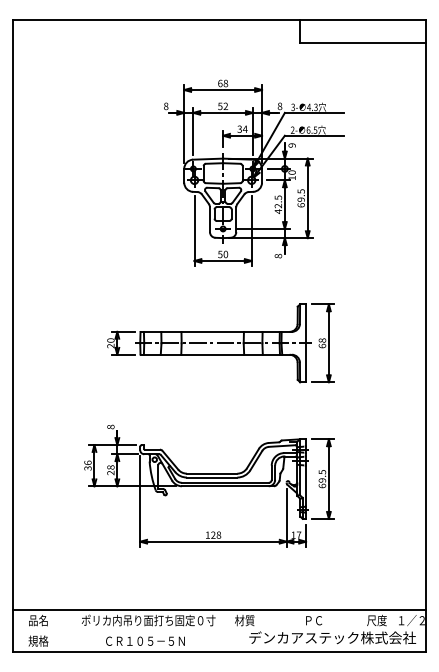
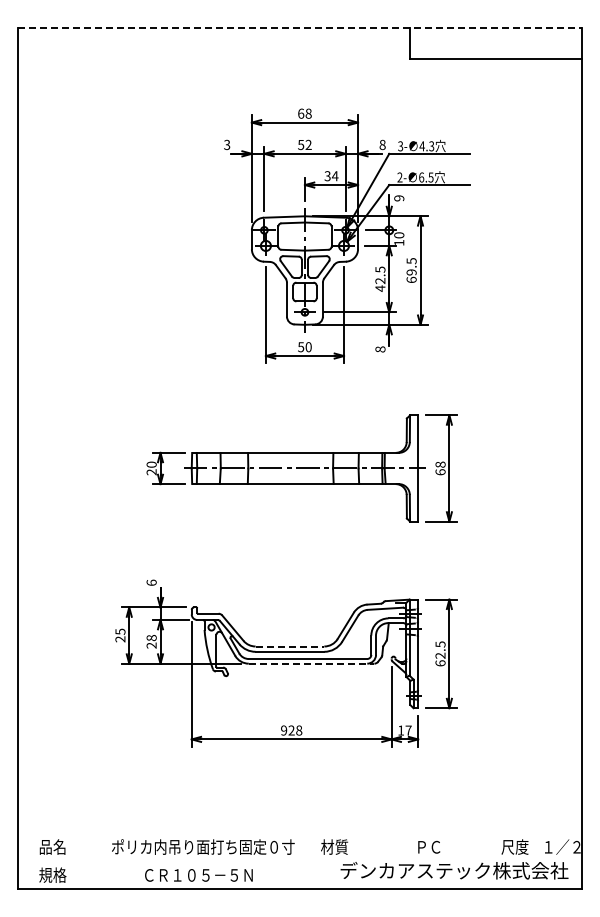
line: (219, 20) -> (300, 27), solid -> dashed
text: (166, 106) -> (227, 144), 8 -> 3
text: (110, 426) -> (151, 582), 8 -> 6
text: (88, 465) -> (120, 635), 36 -> 25
line: (212, 473) -> (290, 646), solid -> dashed
text: (322, 480) -> (440, 655), 69.5 -> 62.5
line: (227, 486) -> (311, 663), solid -> dashed
text: (208, 535) -> (284, 730), 128 -> 928
line: (219, 610) -> (299, 833), removed

